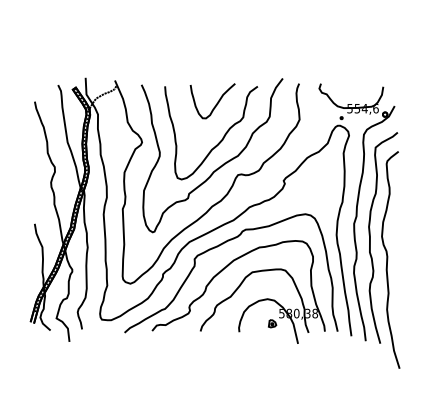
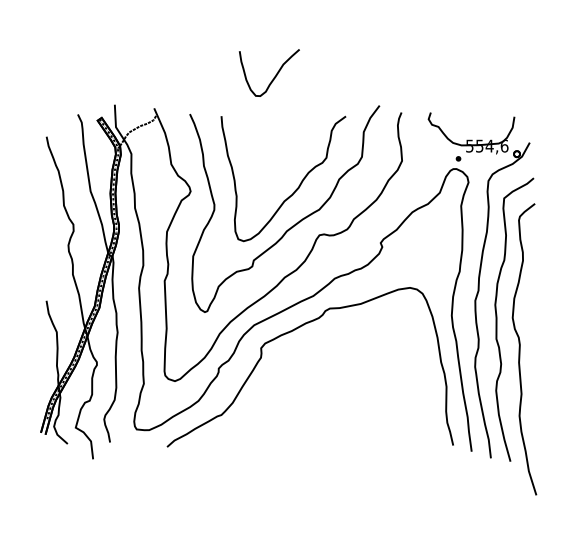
curve: (215, 104) -> (273, 77), moved
part: (238, 291) -> (320, 391), removed

